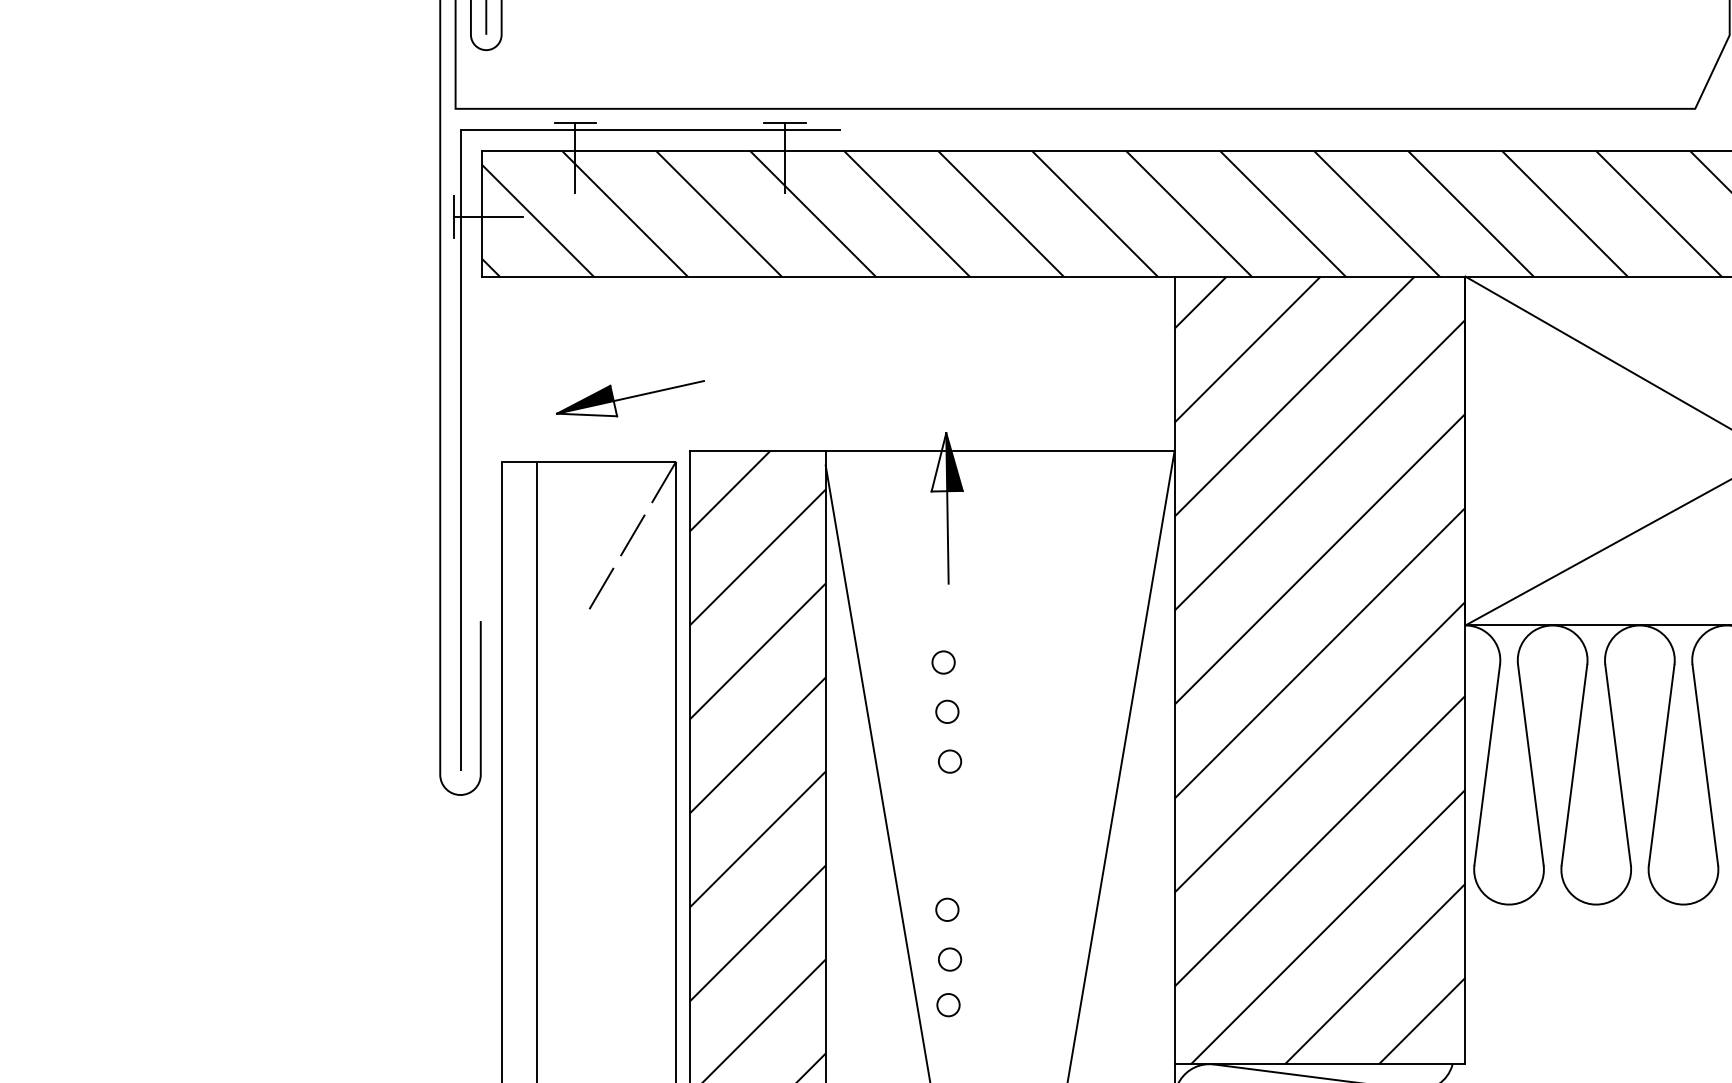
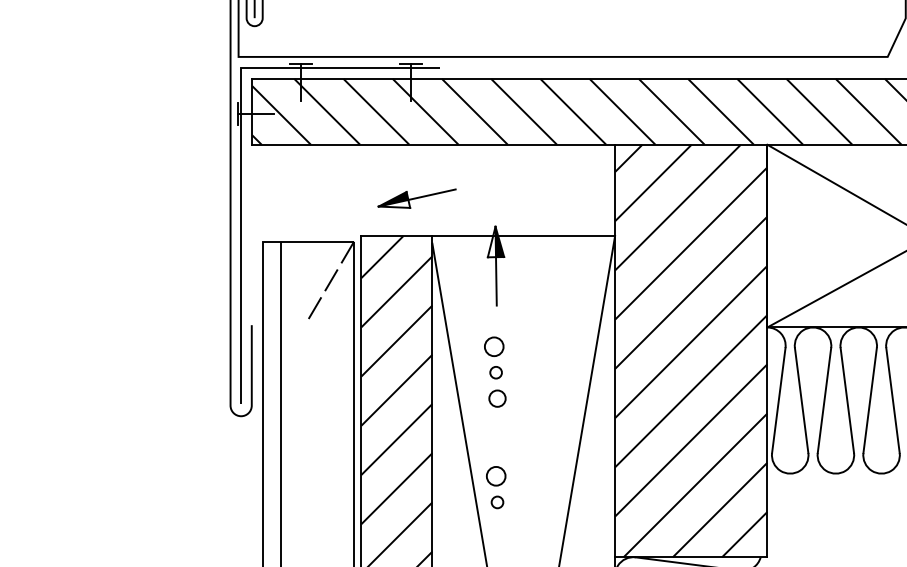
part: (629, 398) -> (416, 198), moved
circle: (942, 661) -> (493, 346), size x1.6
circle: (950, 761) -> (497, 398), size x1.4
circle: (946, 910) -> (495, 476), size x1.6
circle: (948, 1003) -> (496, 525), removed

